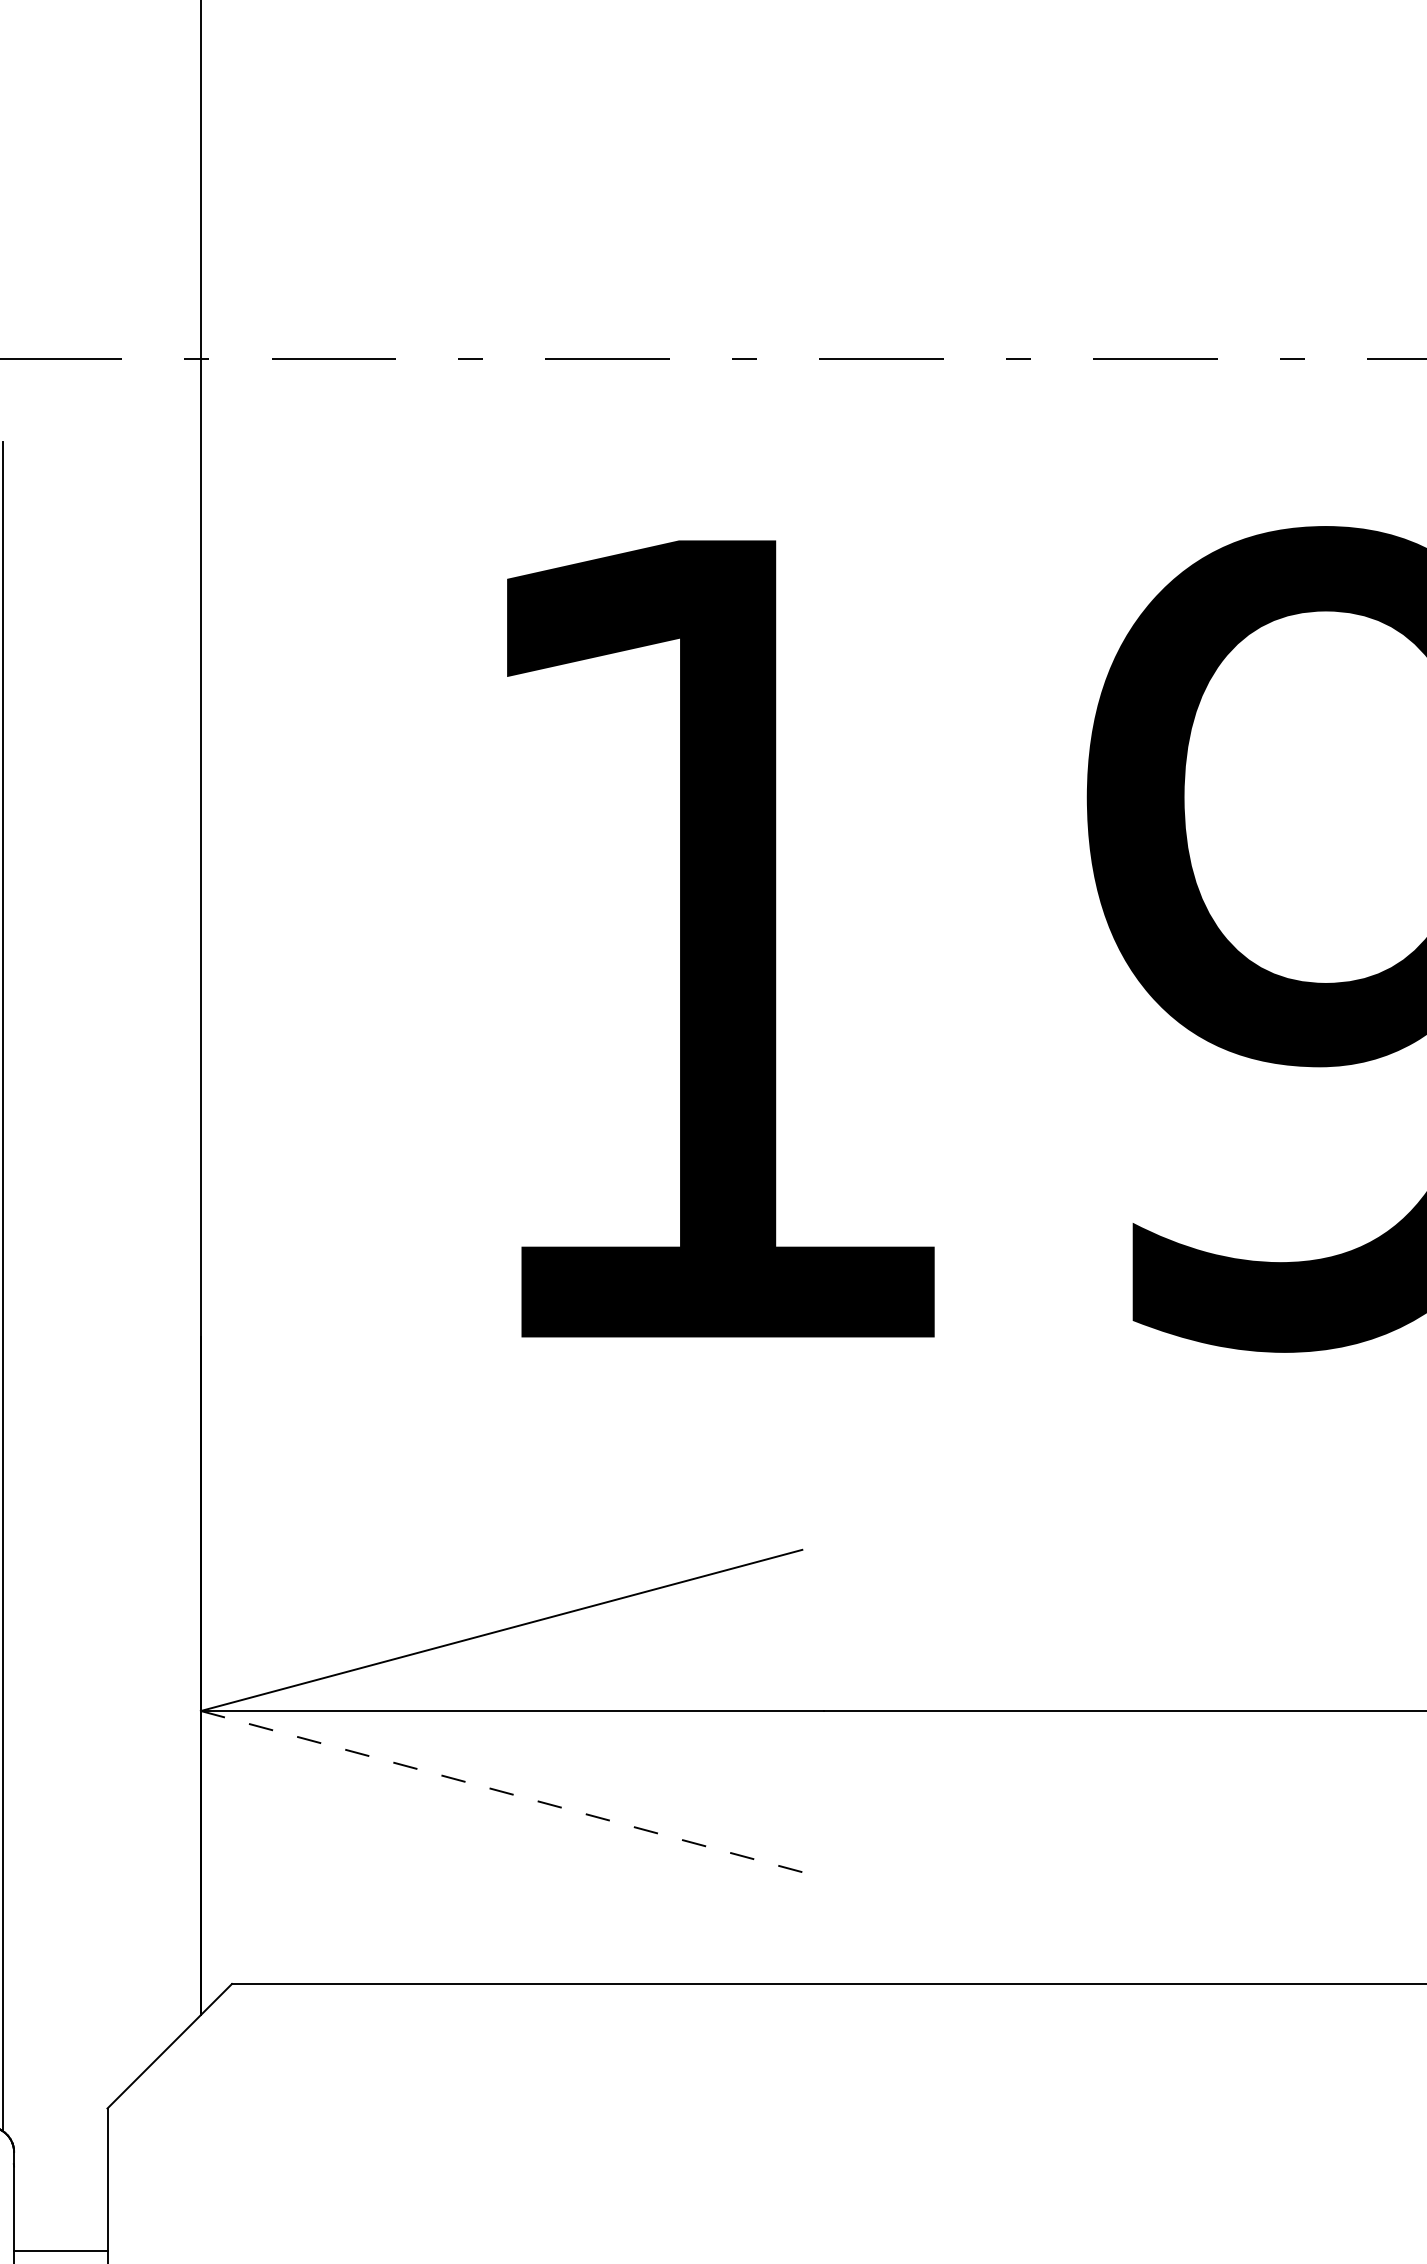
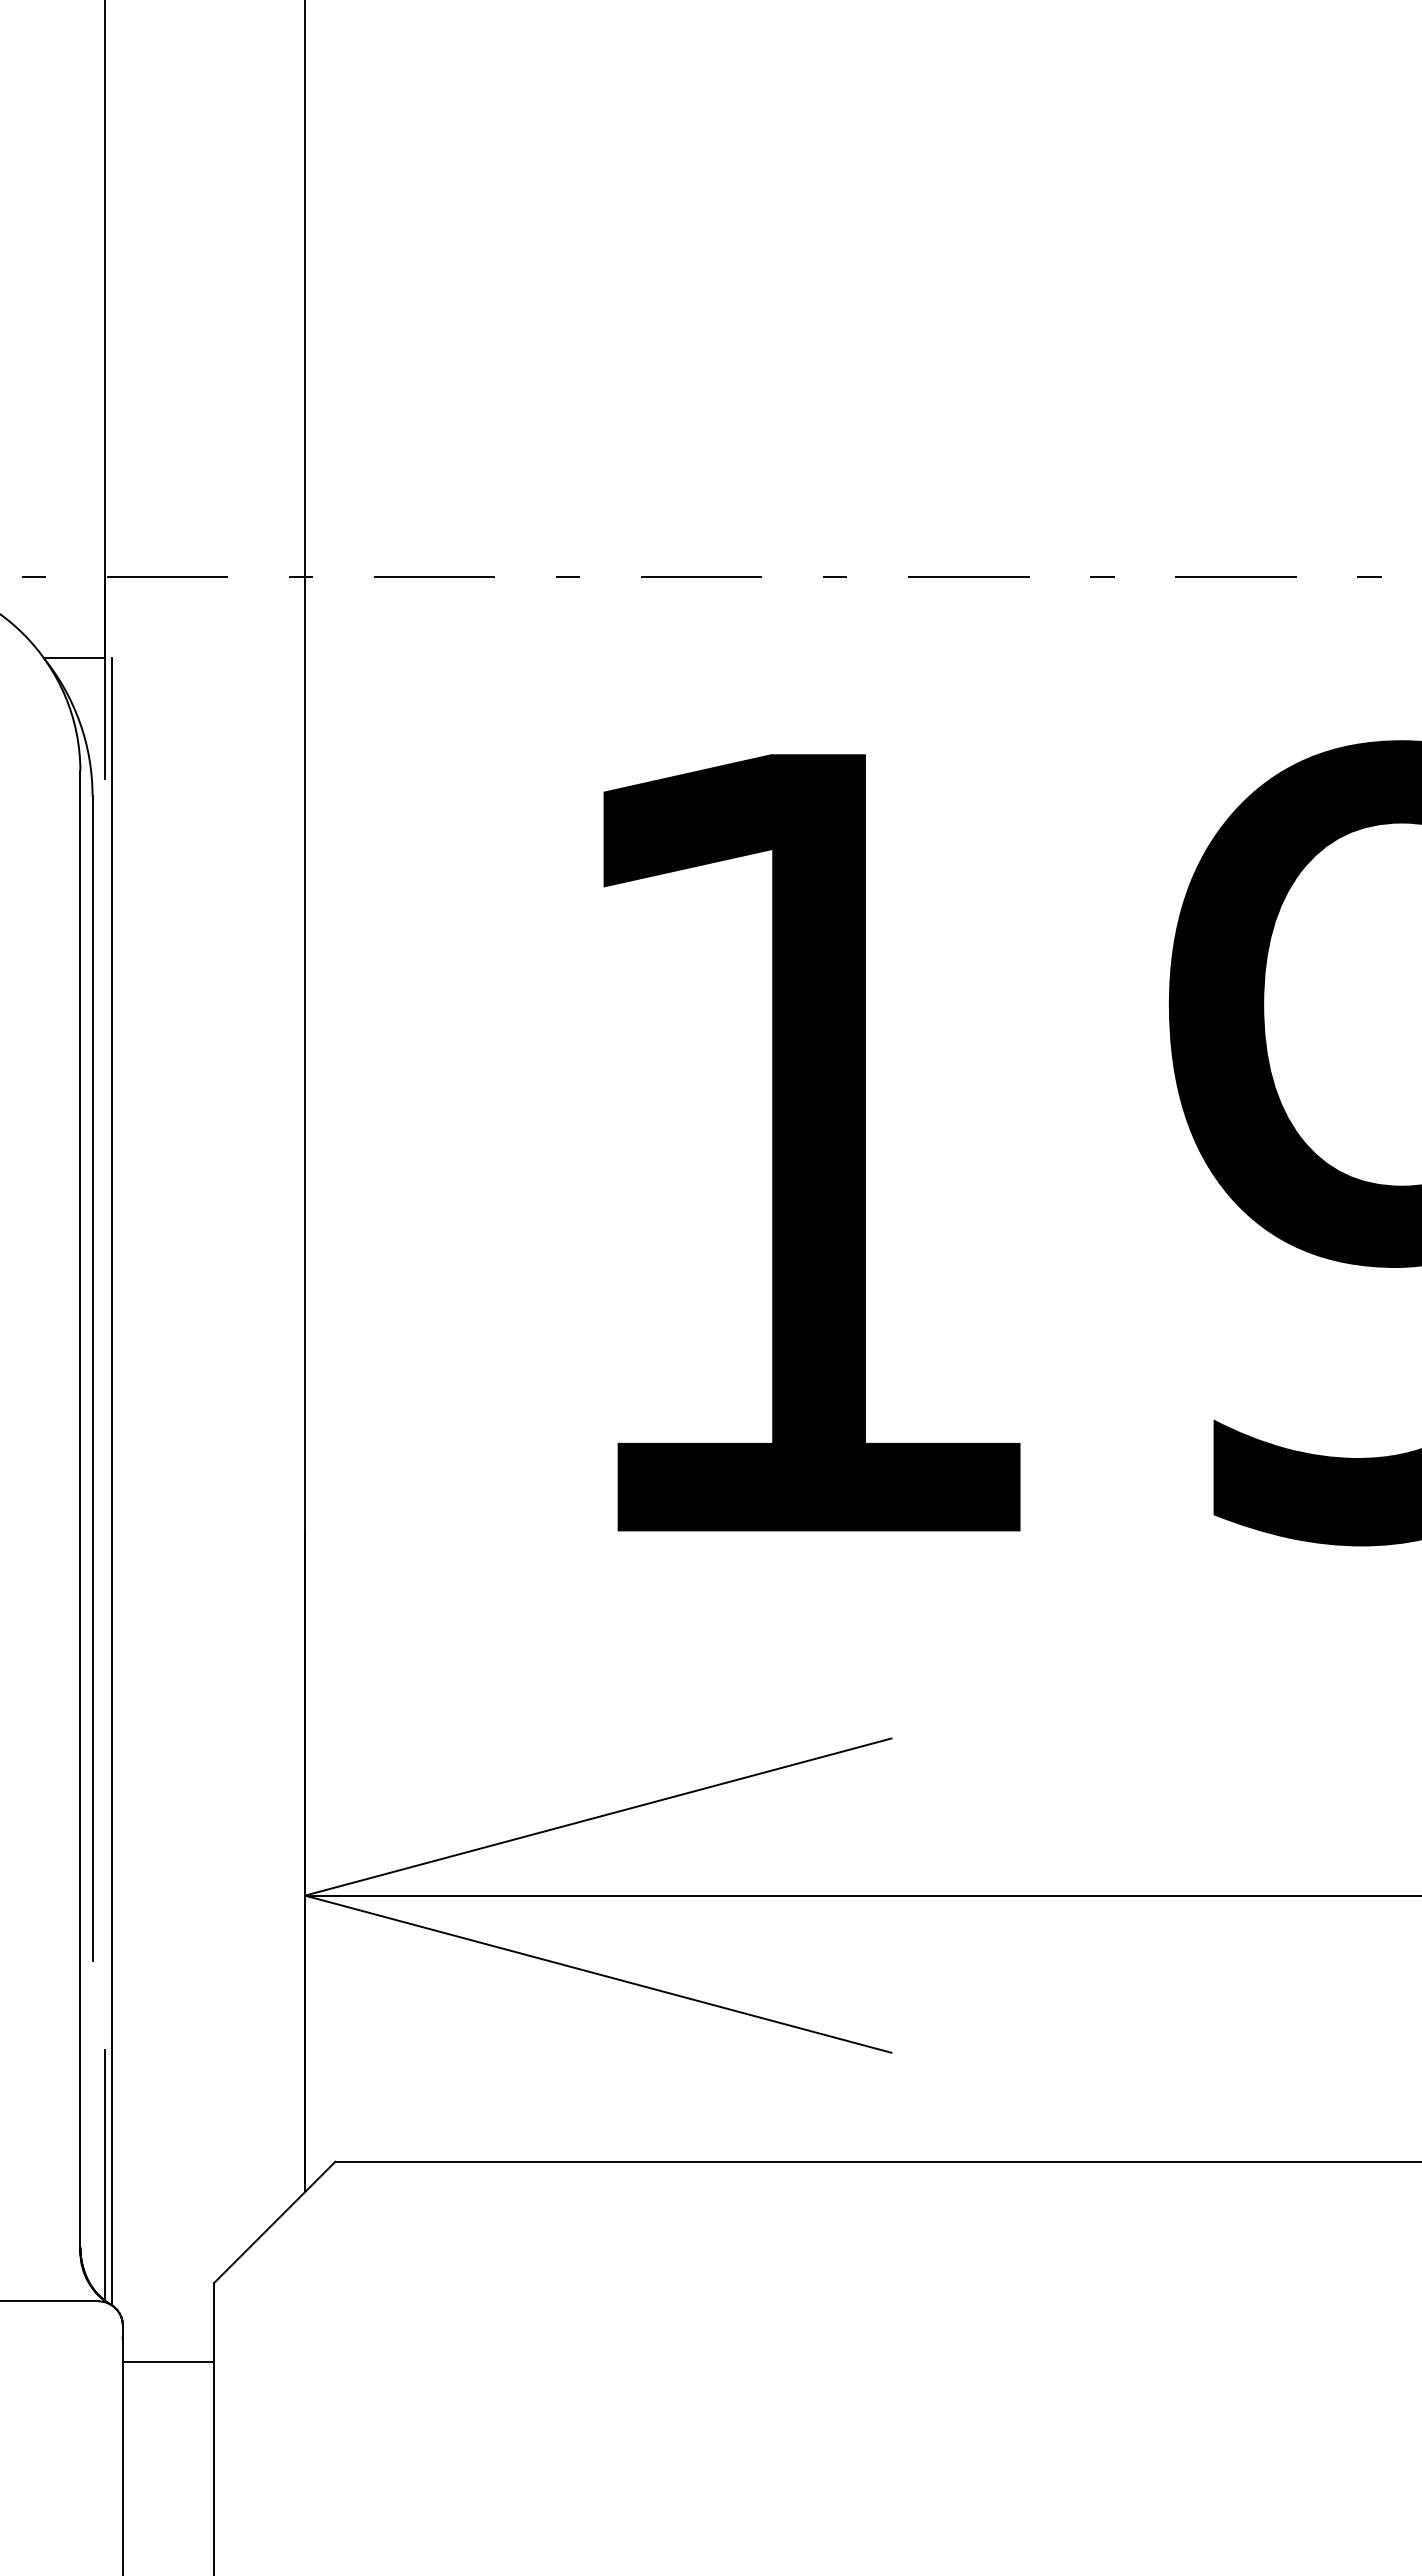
line: (501, 1791) -> (598, 1974), dashed -> solid
line: (59, 2251) -> (167, 2362), moved

